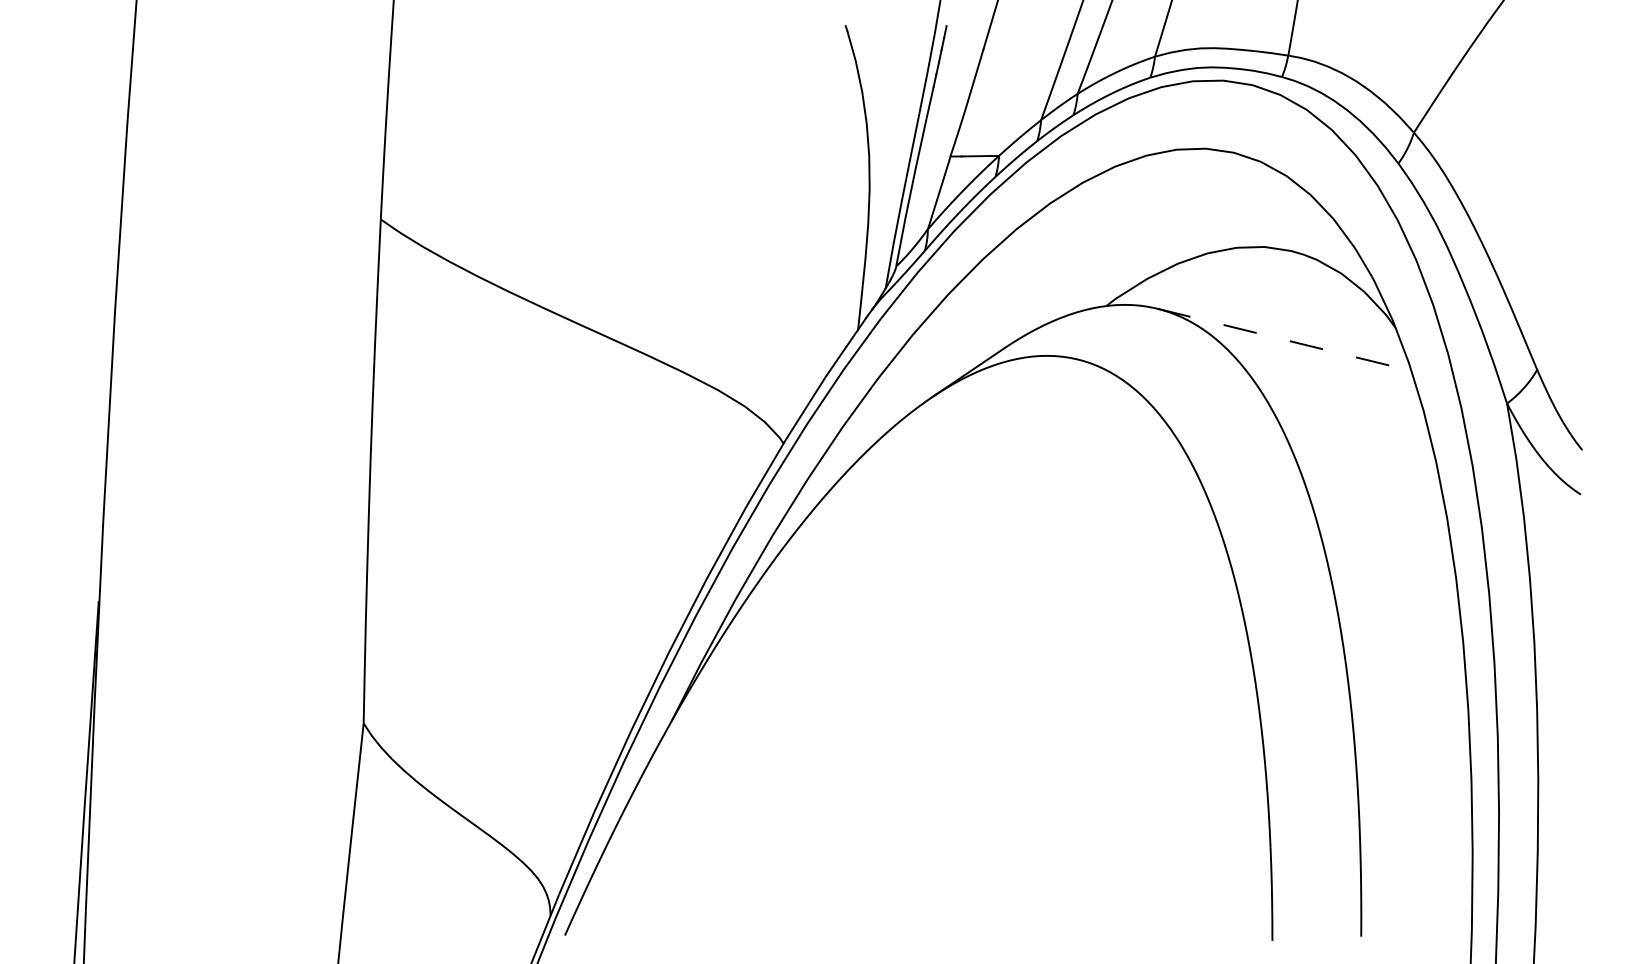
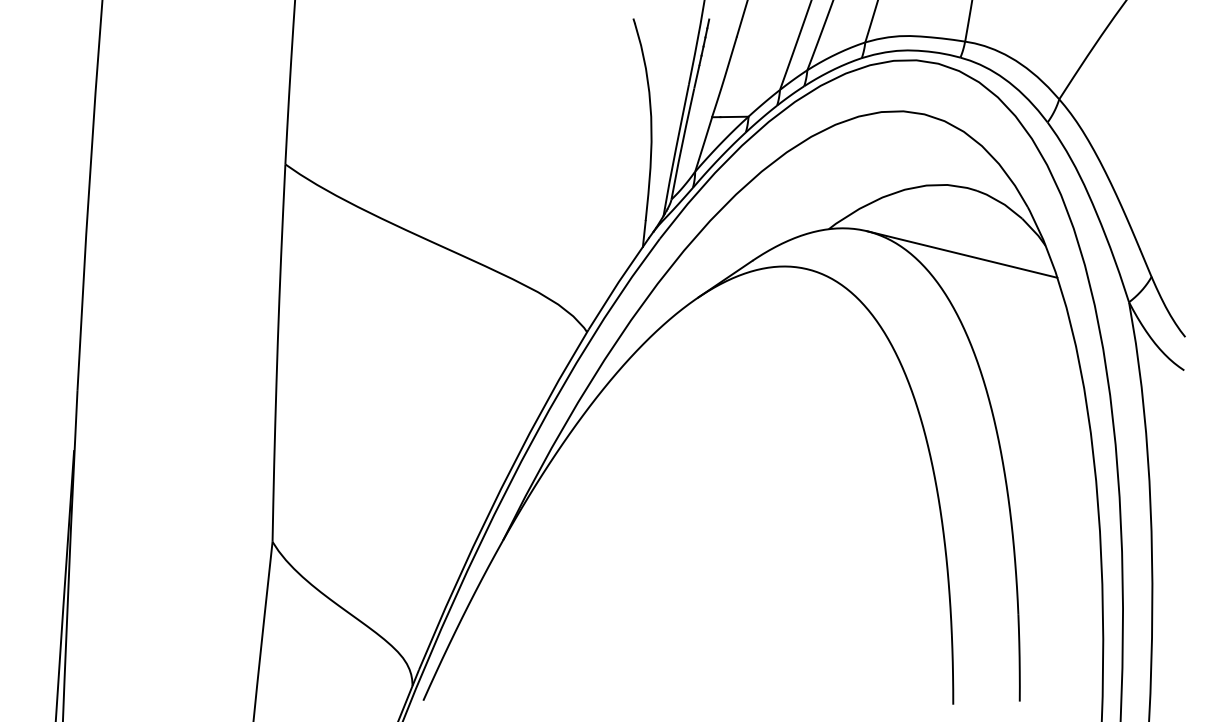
line: (1284, 339) -> (962, 254), dashed -> solid

